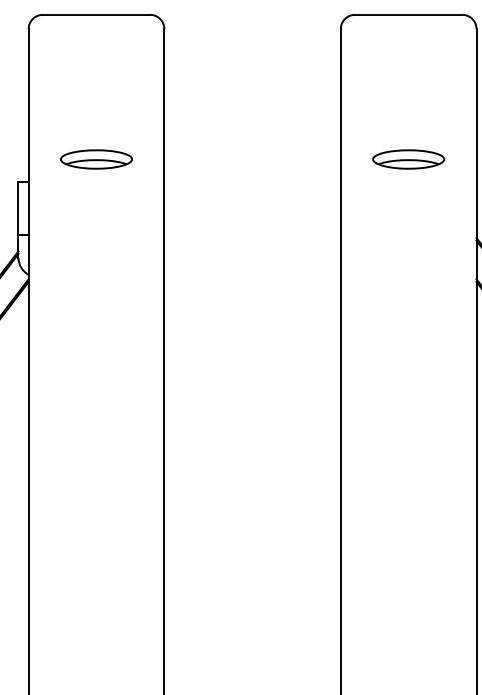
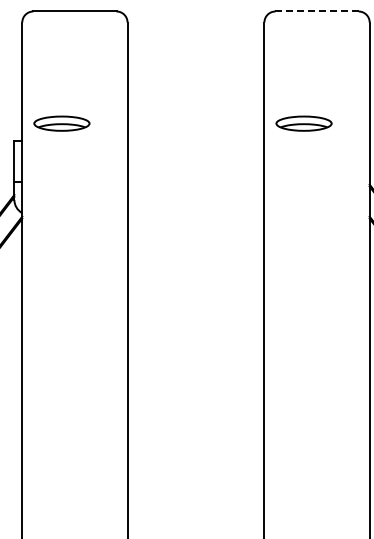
line: (409, 14) -> (317, 11), solid -> dashed
part: (95, 159) -> (61, 123), moved
part: (407, 159) -> (303, 123), moved

